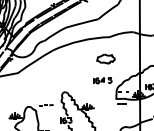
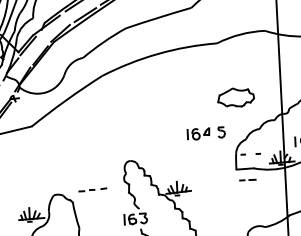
part: (105, 58) -> (235, 96), moved

